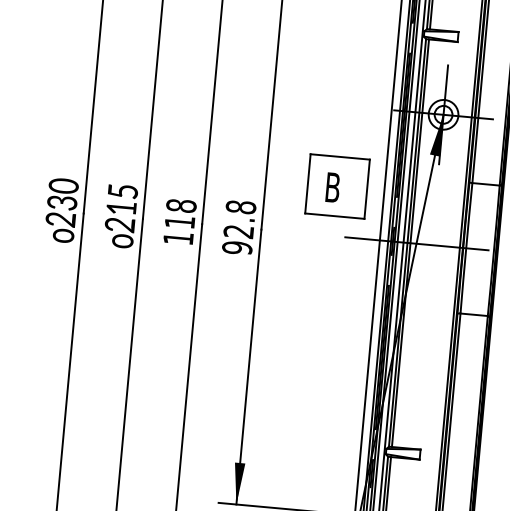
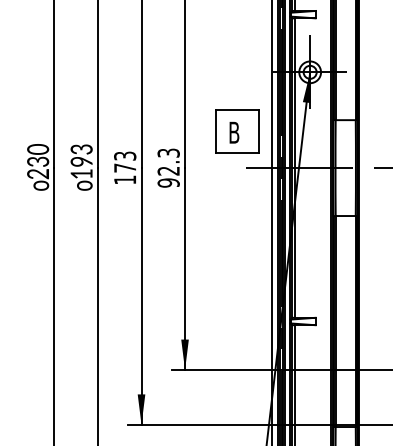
text: (240, 206) -> (168, 152), 92.8 -> 92.3
text: (121, 207) -> (81, 161), 215 -> 193
text: (181, 213) -> (125, 161), 118 -> 173

